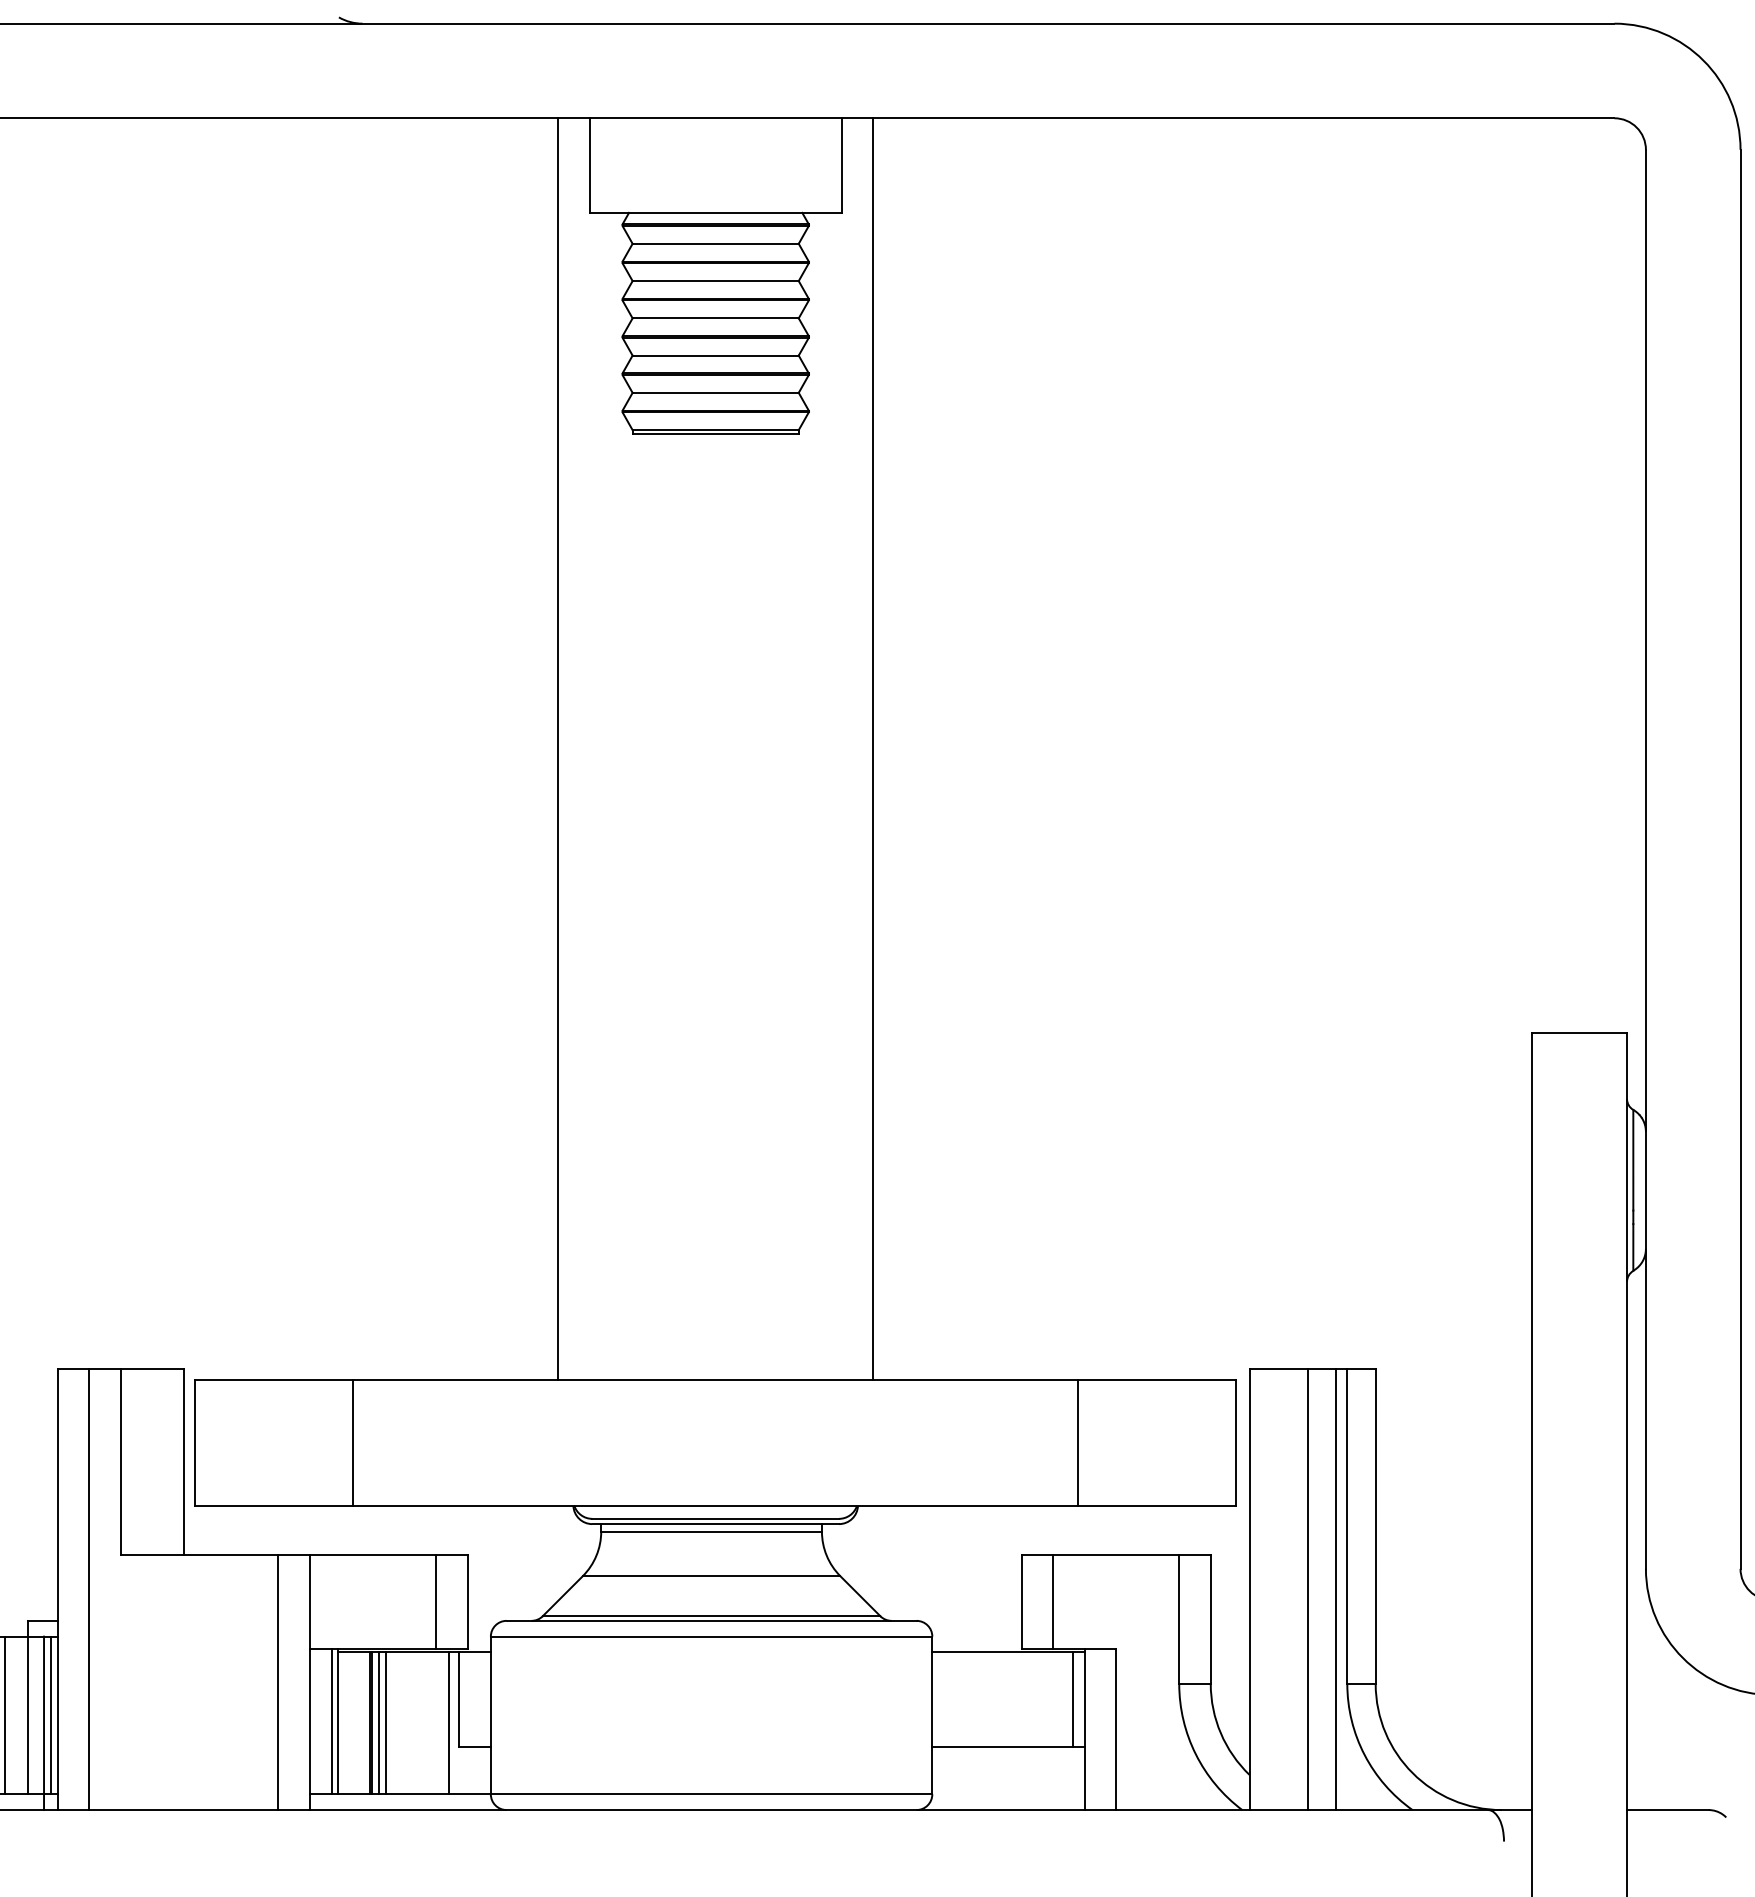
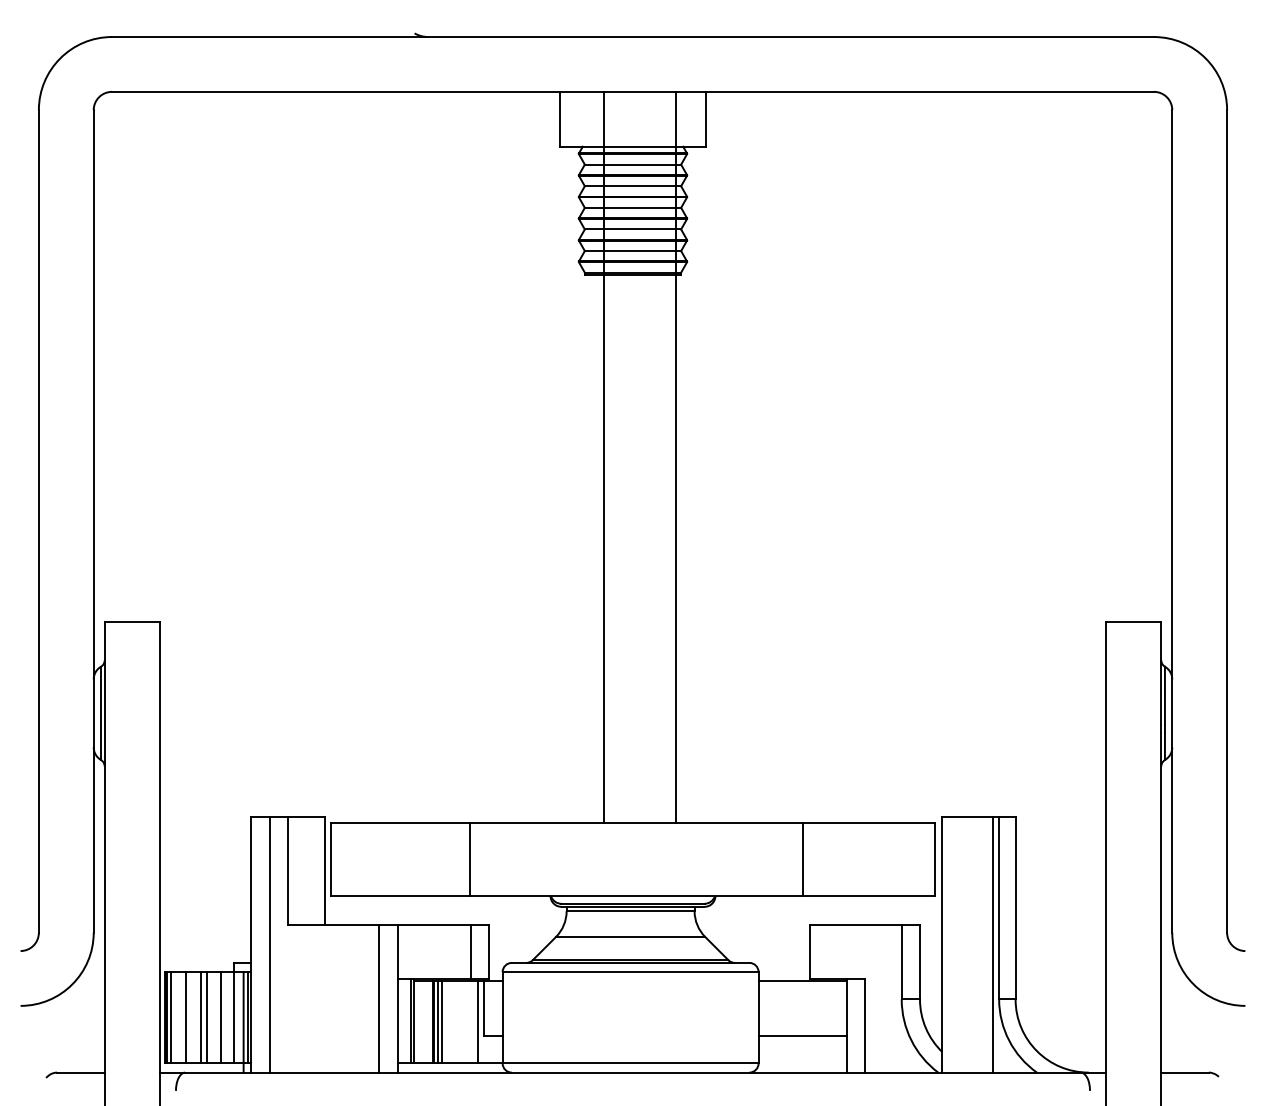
line: (557, 748) -> (603, 457), moved
line: (873, 748) -> (676, 457), moved
line: (352, 1442) -> (469, 859), moved
line: (1078, 1442) -> (803, 859), moved
line: (1308, 1589) -> (976, 944), removed
line: (1052, 1601) -> (828, 951), removed
line: (1073, 1699) -> (840, 1008), removed

